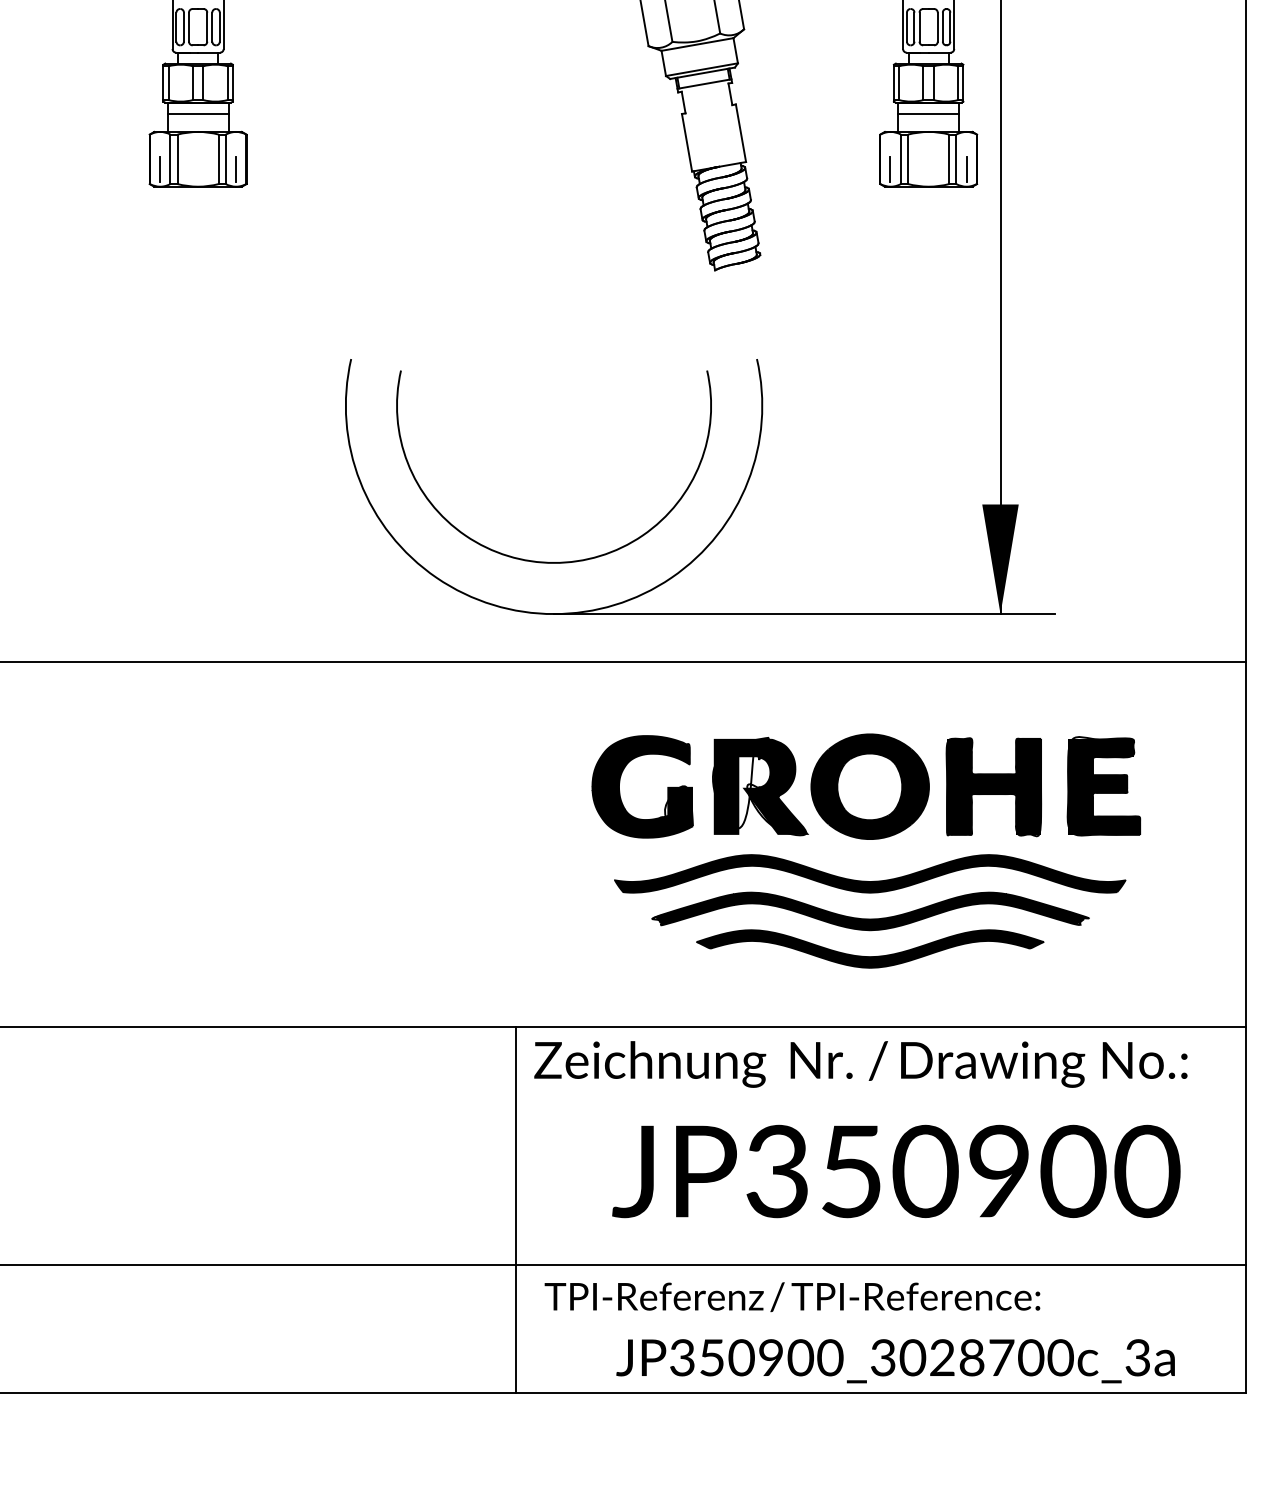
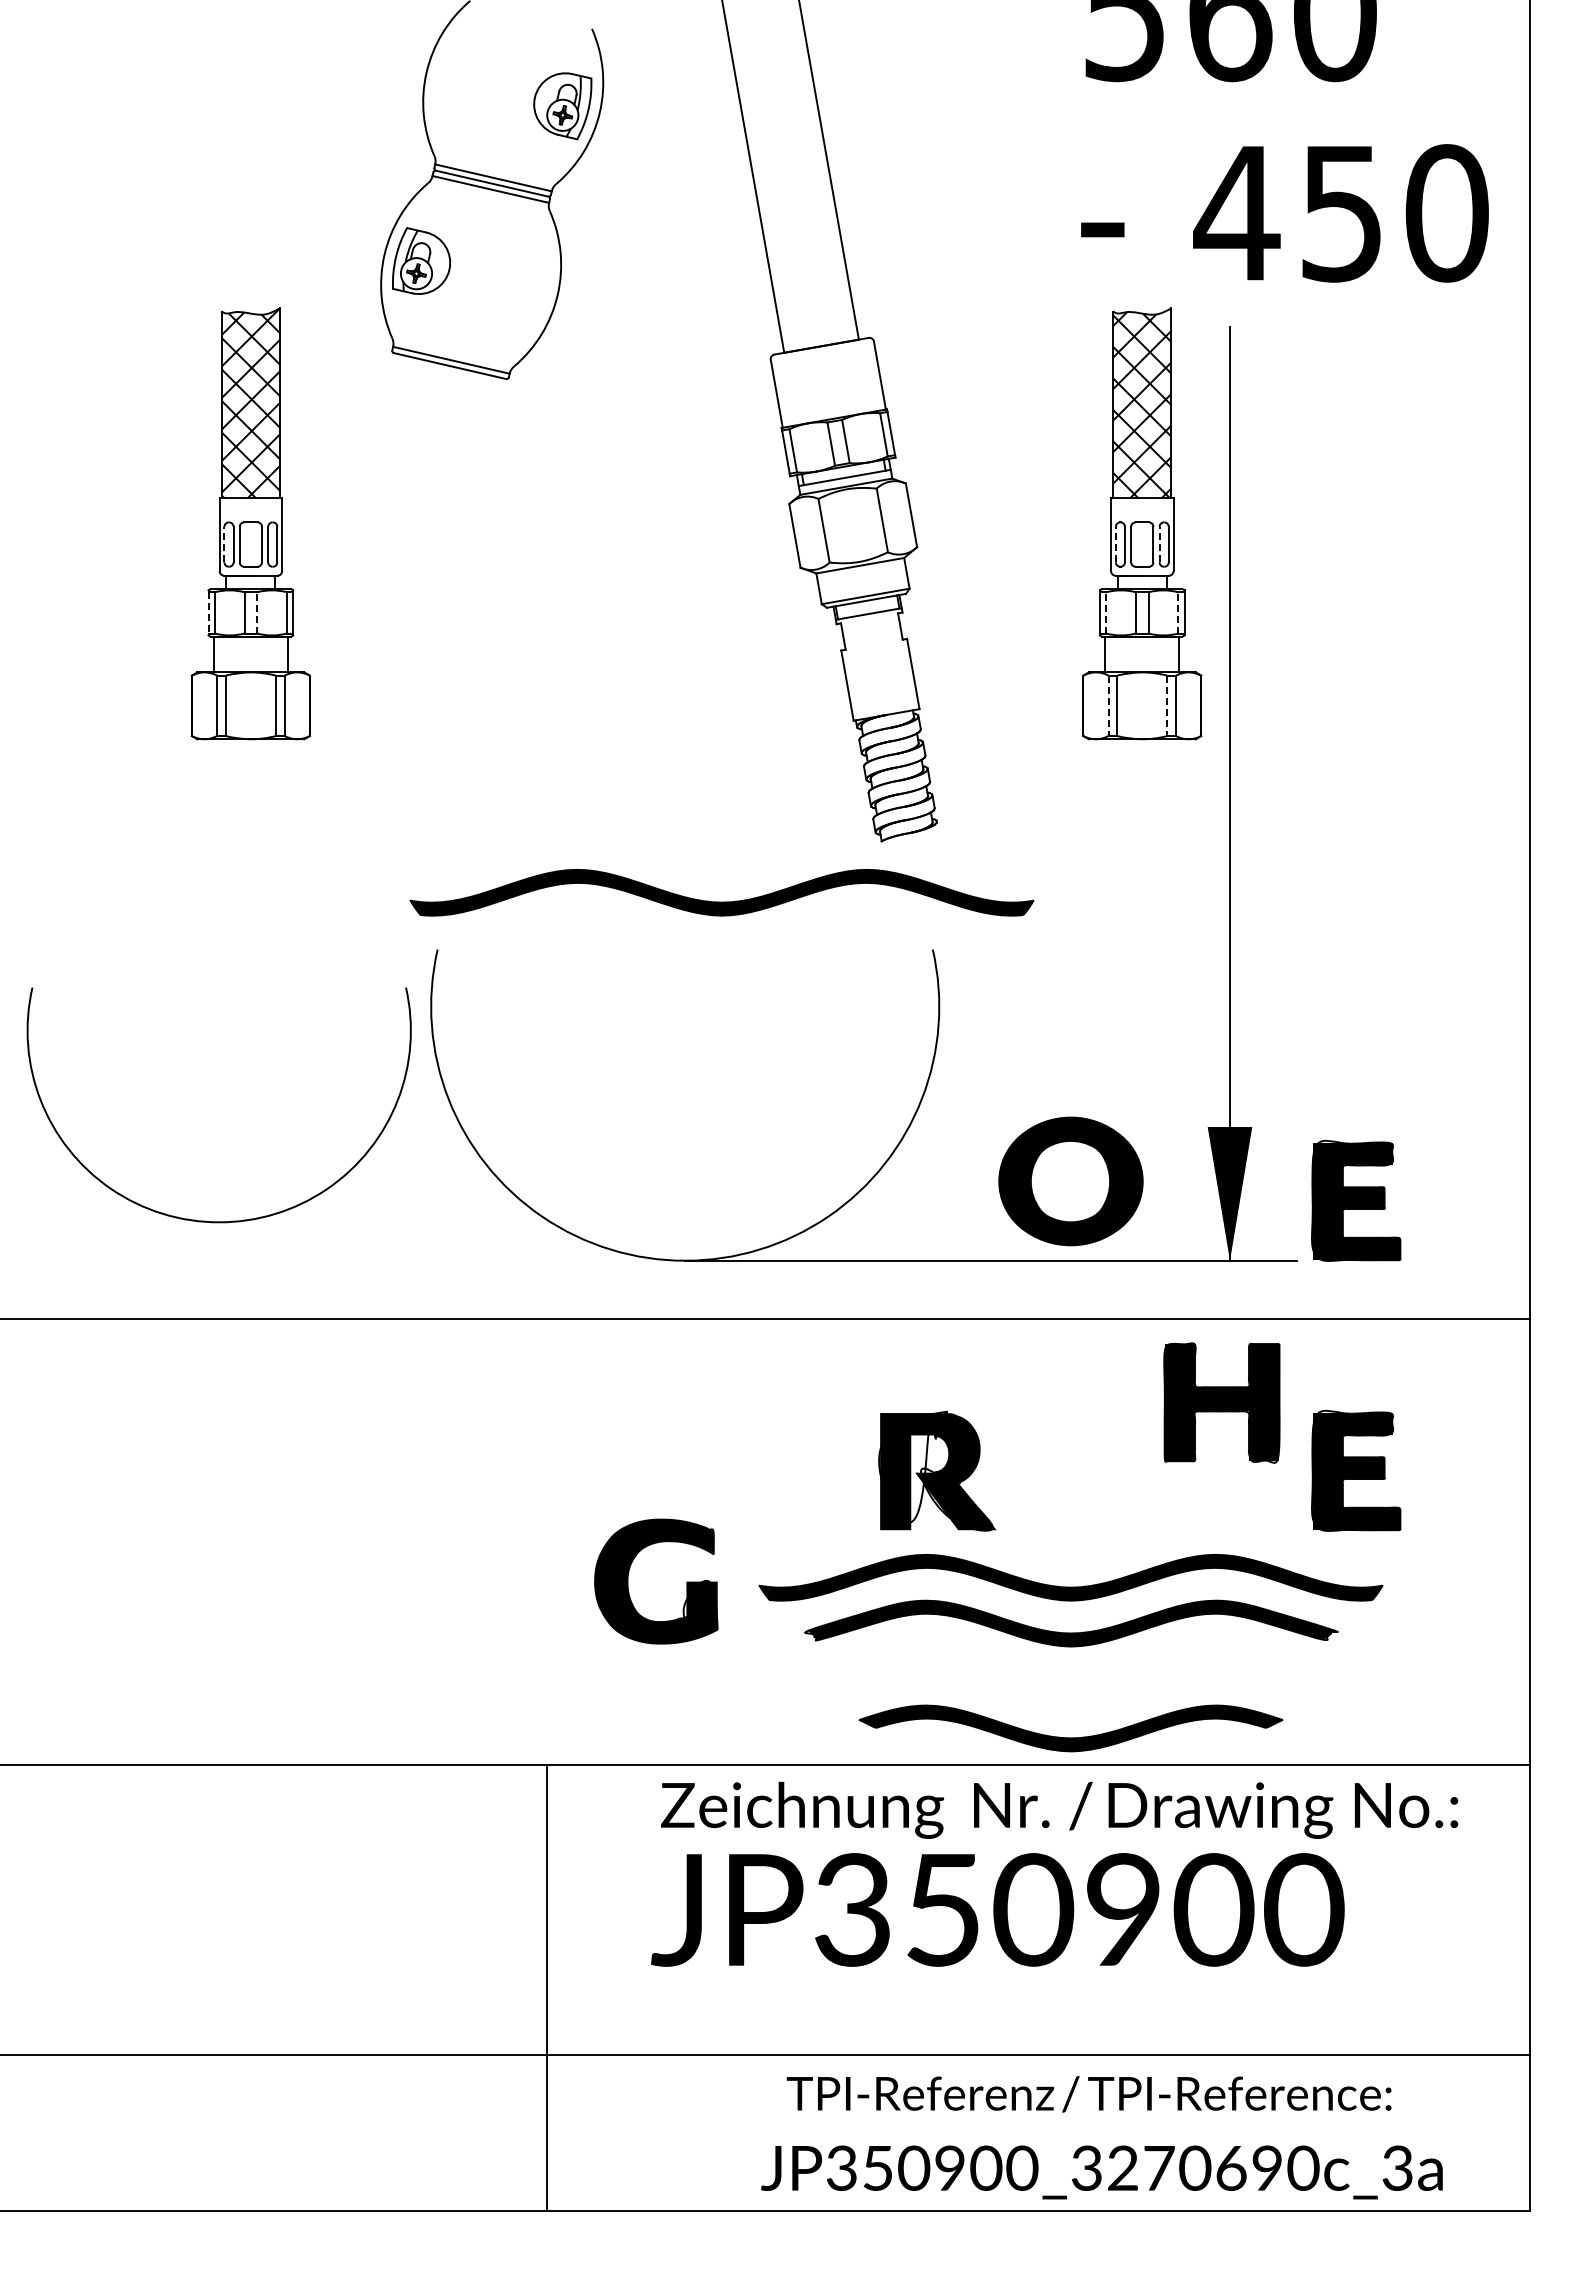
line: (176, 27) -> (224, 544), solid -> dashed
line: (906, 27) -> (1115, 544), solid -> dashed
line: (942, 27) -> (1159, 544), solid -> dashed
line: (163, 82) -> (208, 612), solid -> dashed
line: (203, 82) -> (257, 612), solid -> dashed
line: (899, 82) -> (1106, 612), solid -> dashed
line: (958, 82) -> (1178, 612), solid -> dashed
line: (197, 113) -> (250, 650), removed
line: (928, 113) -> (1142, 650), removed
line: (900, 159) -> (1108, 706), solid -> dashed
line: (949, 159) -> (1167, 706), solid -> dashed
line: (160, 169) -> (204, 718), removed
line: (236, 169) -> (297, 718), removed
line: (890, 169) -> (1095, 718), removed
line: (967, 169) -> (1189, 718), removed
part: (583, 319) -> (721, 901), added
arc: (543, 561) -> (206, 1220), moved
part: (1104, 564) -> (1356, 1200), added
part: (619, 786) -> (628, 1581), moved
part: (869, 786) -> (1070, 1181), moved
part: (993, 786) -> (1221, 1402), moved
part: (869, 956) -> (1070, 1737), moved
text: (896, 1171) -> (997, 1909), moved
line: (515, 1209) -> (547, 1987), moved
text: (791, 1297) -> (1088, 2094), moved
text: (972, 1357) -> (1195, 2167), JP350900_3028700c_3a -> JP350900_3270690c_3a

